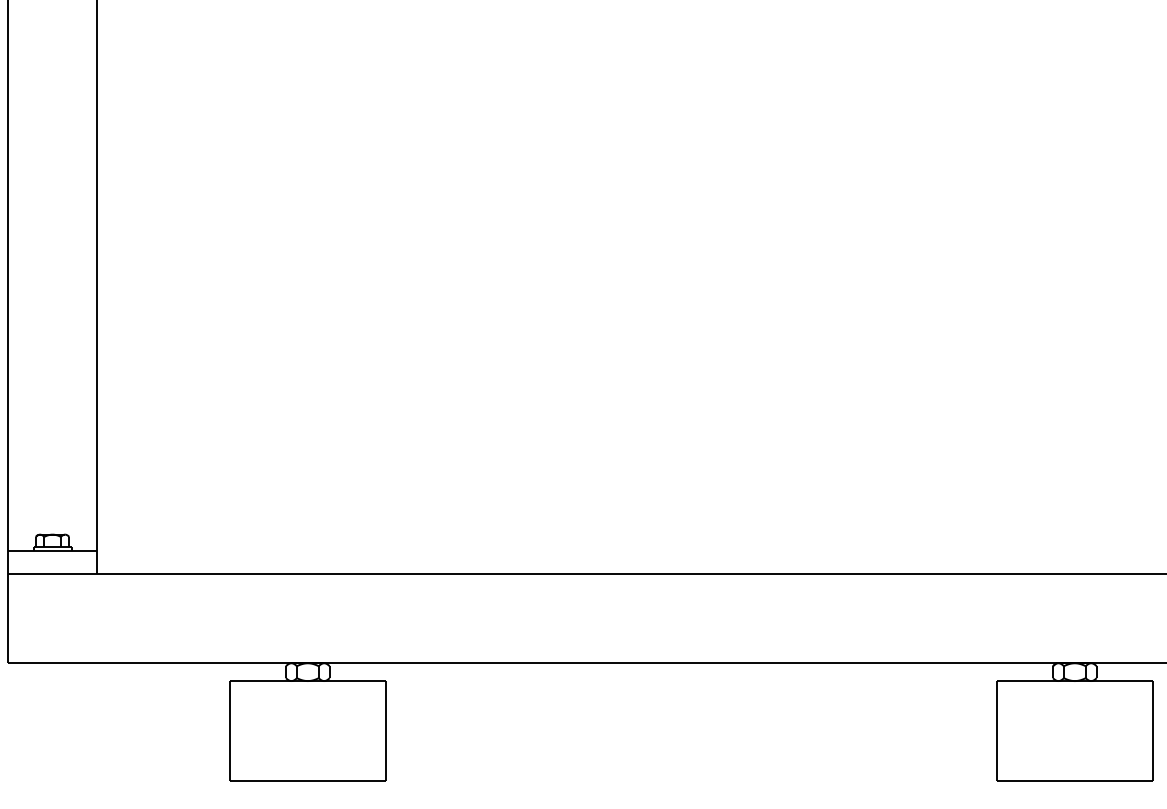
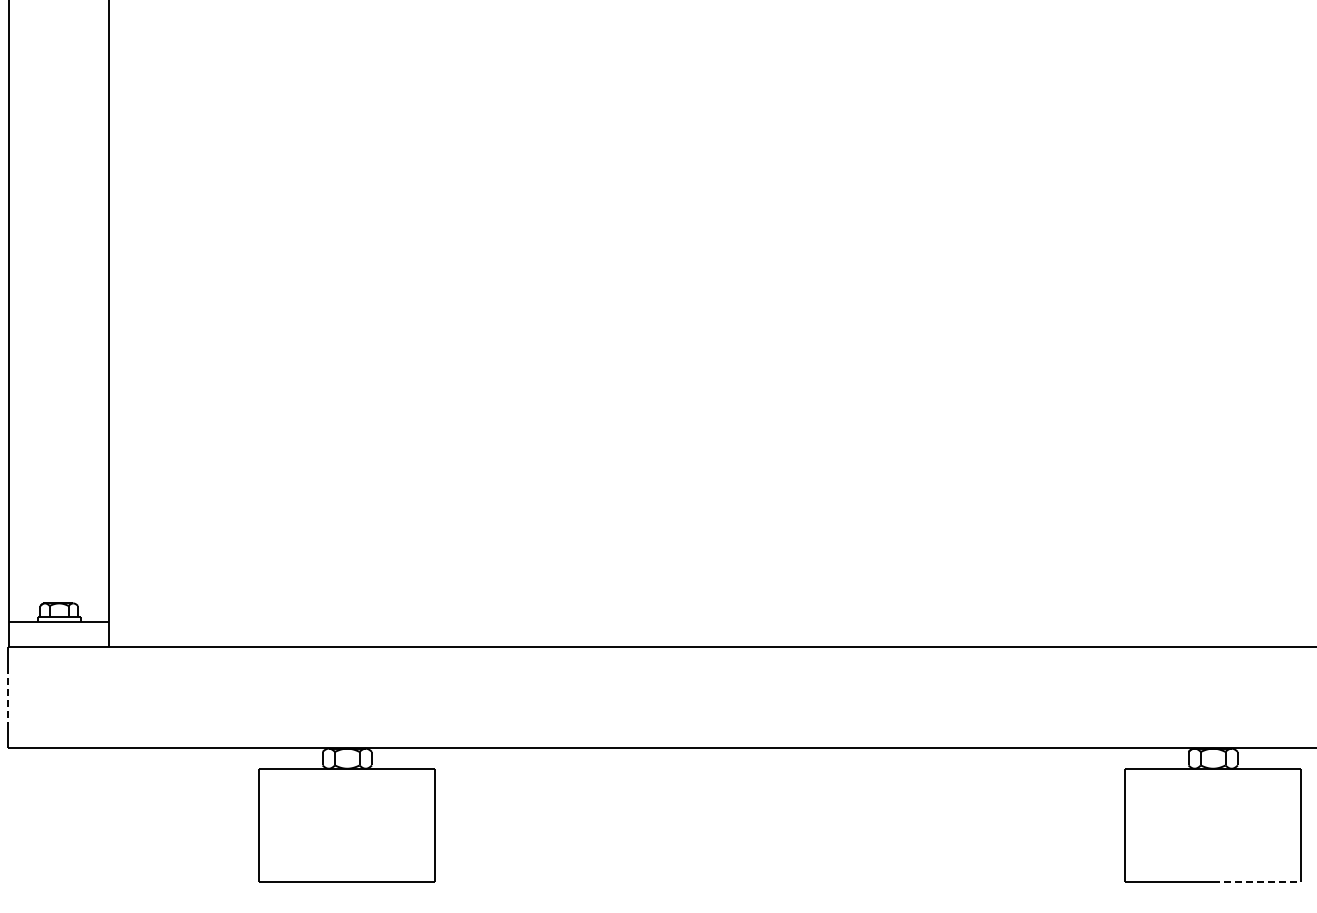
line: (7, 618) -> (8, 698), solid -> dashed
line: (1114, 780) -> (1257, 881), solid -> dashed

